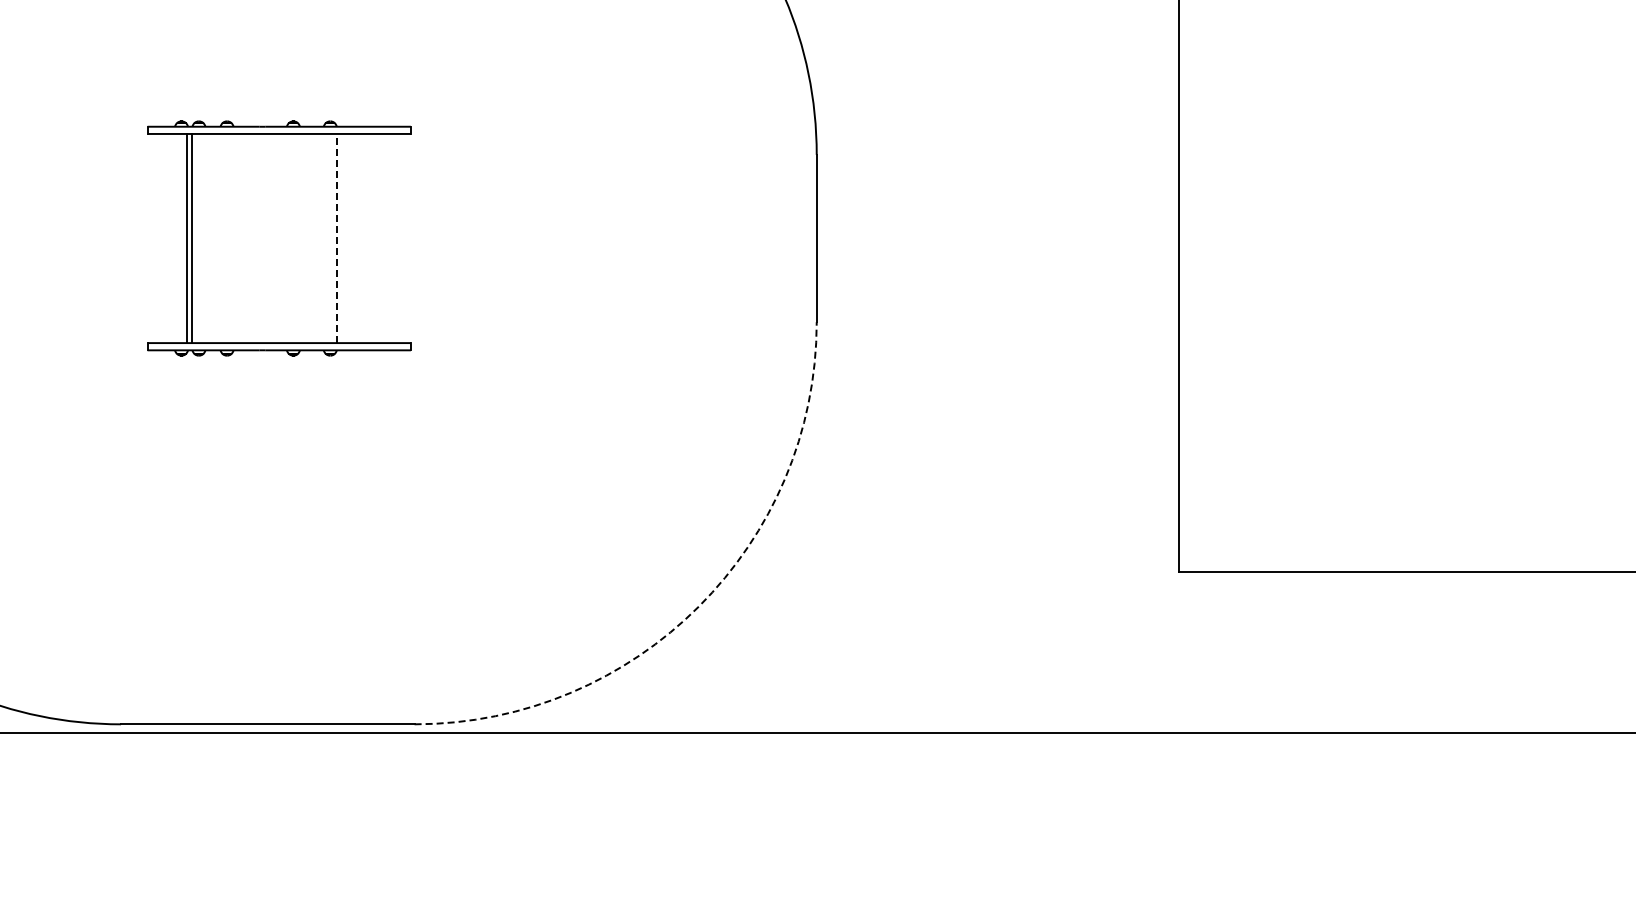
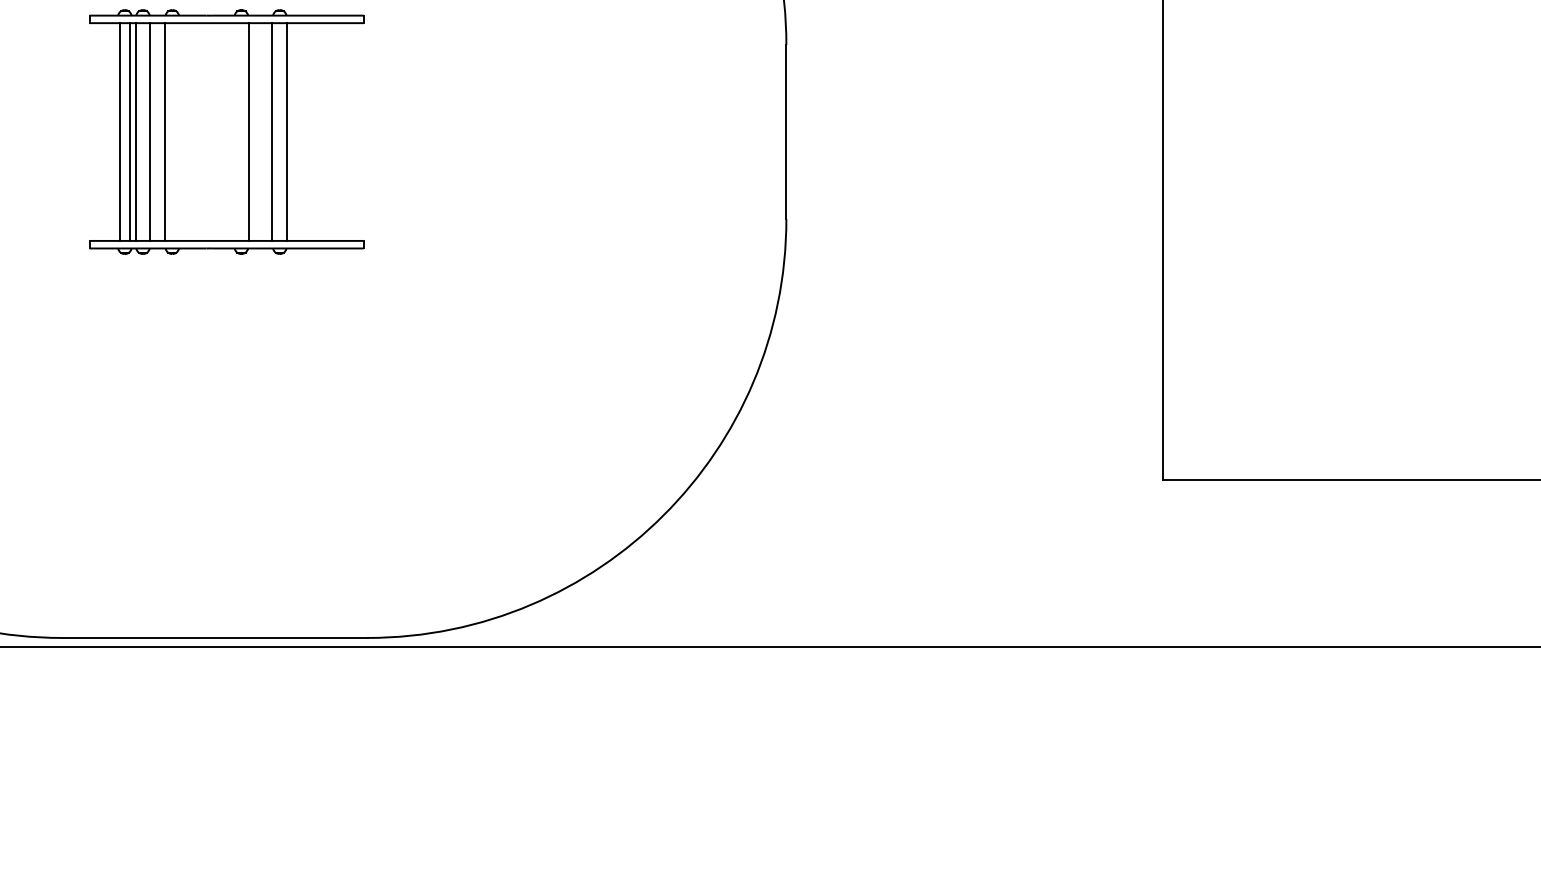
line: (176, 238) -> (119, 132), added
line: (205, 238) -> (149, 132), added
line: (220, 238) -> (165, 132), added
line: (300, 238) -> (248, 132), added
line: (323, 238) -> (272, 132), added
line: (337, 238) -> (287, 132), dashed -> solid
arc: (698, 606) -> (663, 515), dashed -> solid

